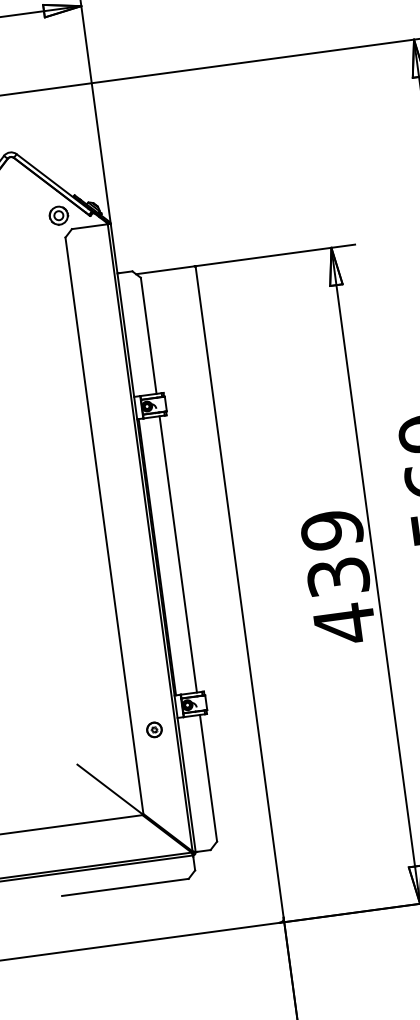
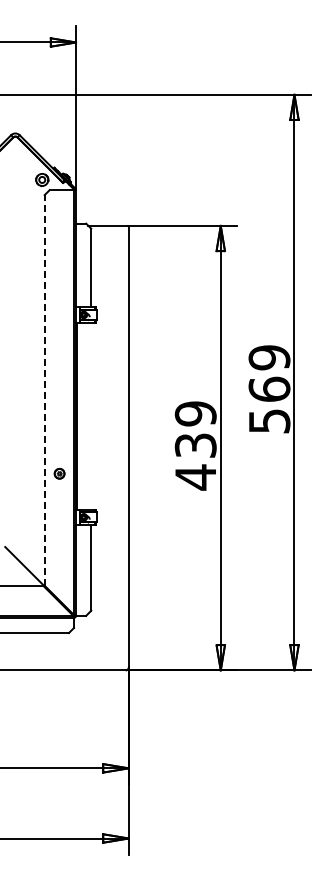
line: (103, 524) -> (44, 389), solid -> dashed
line: (178, 553) -> (91, 415), removed
part: (154, 729) -> (59, 473), moved

